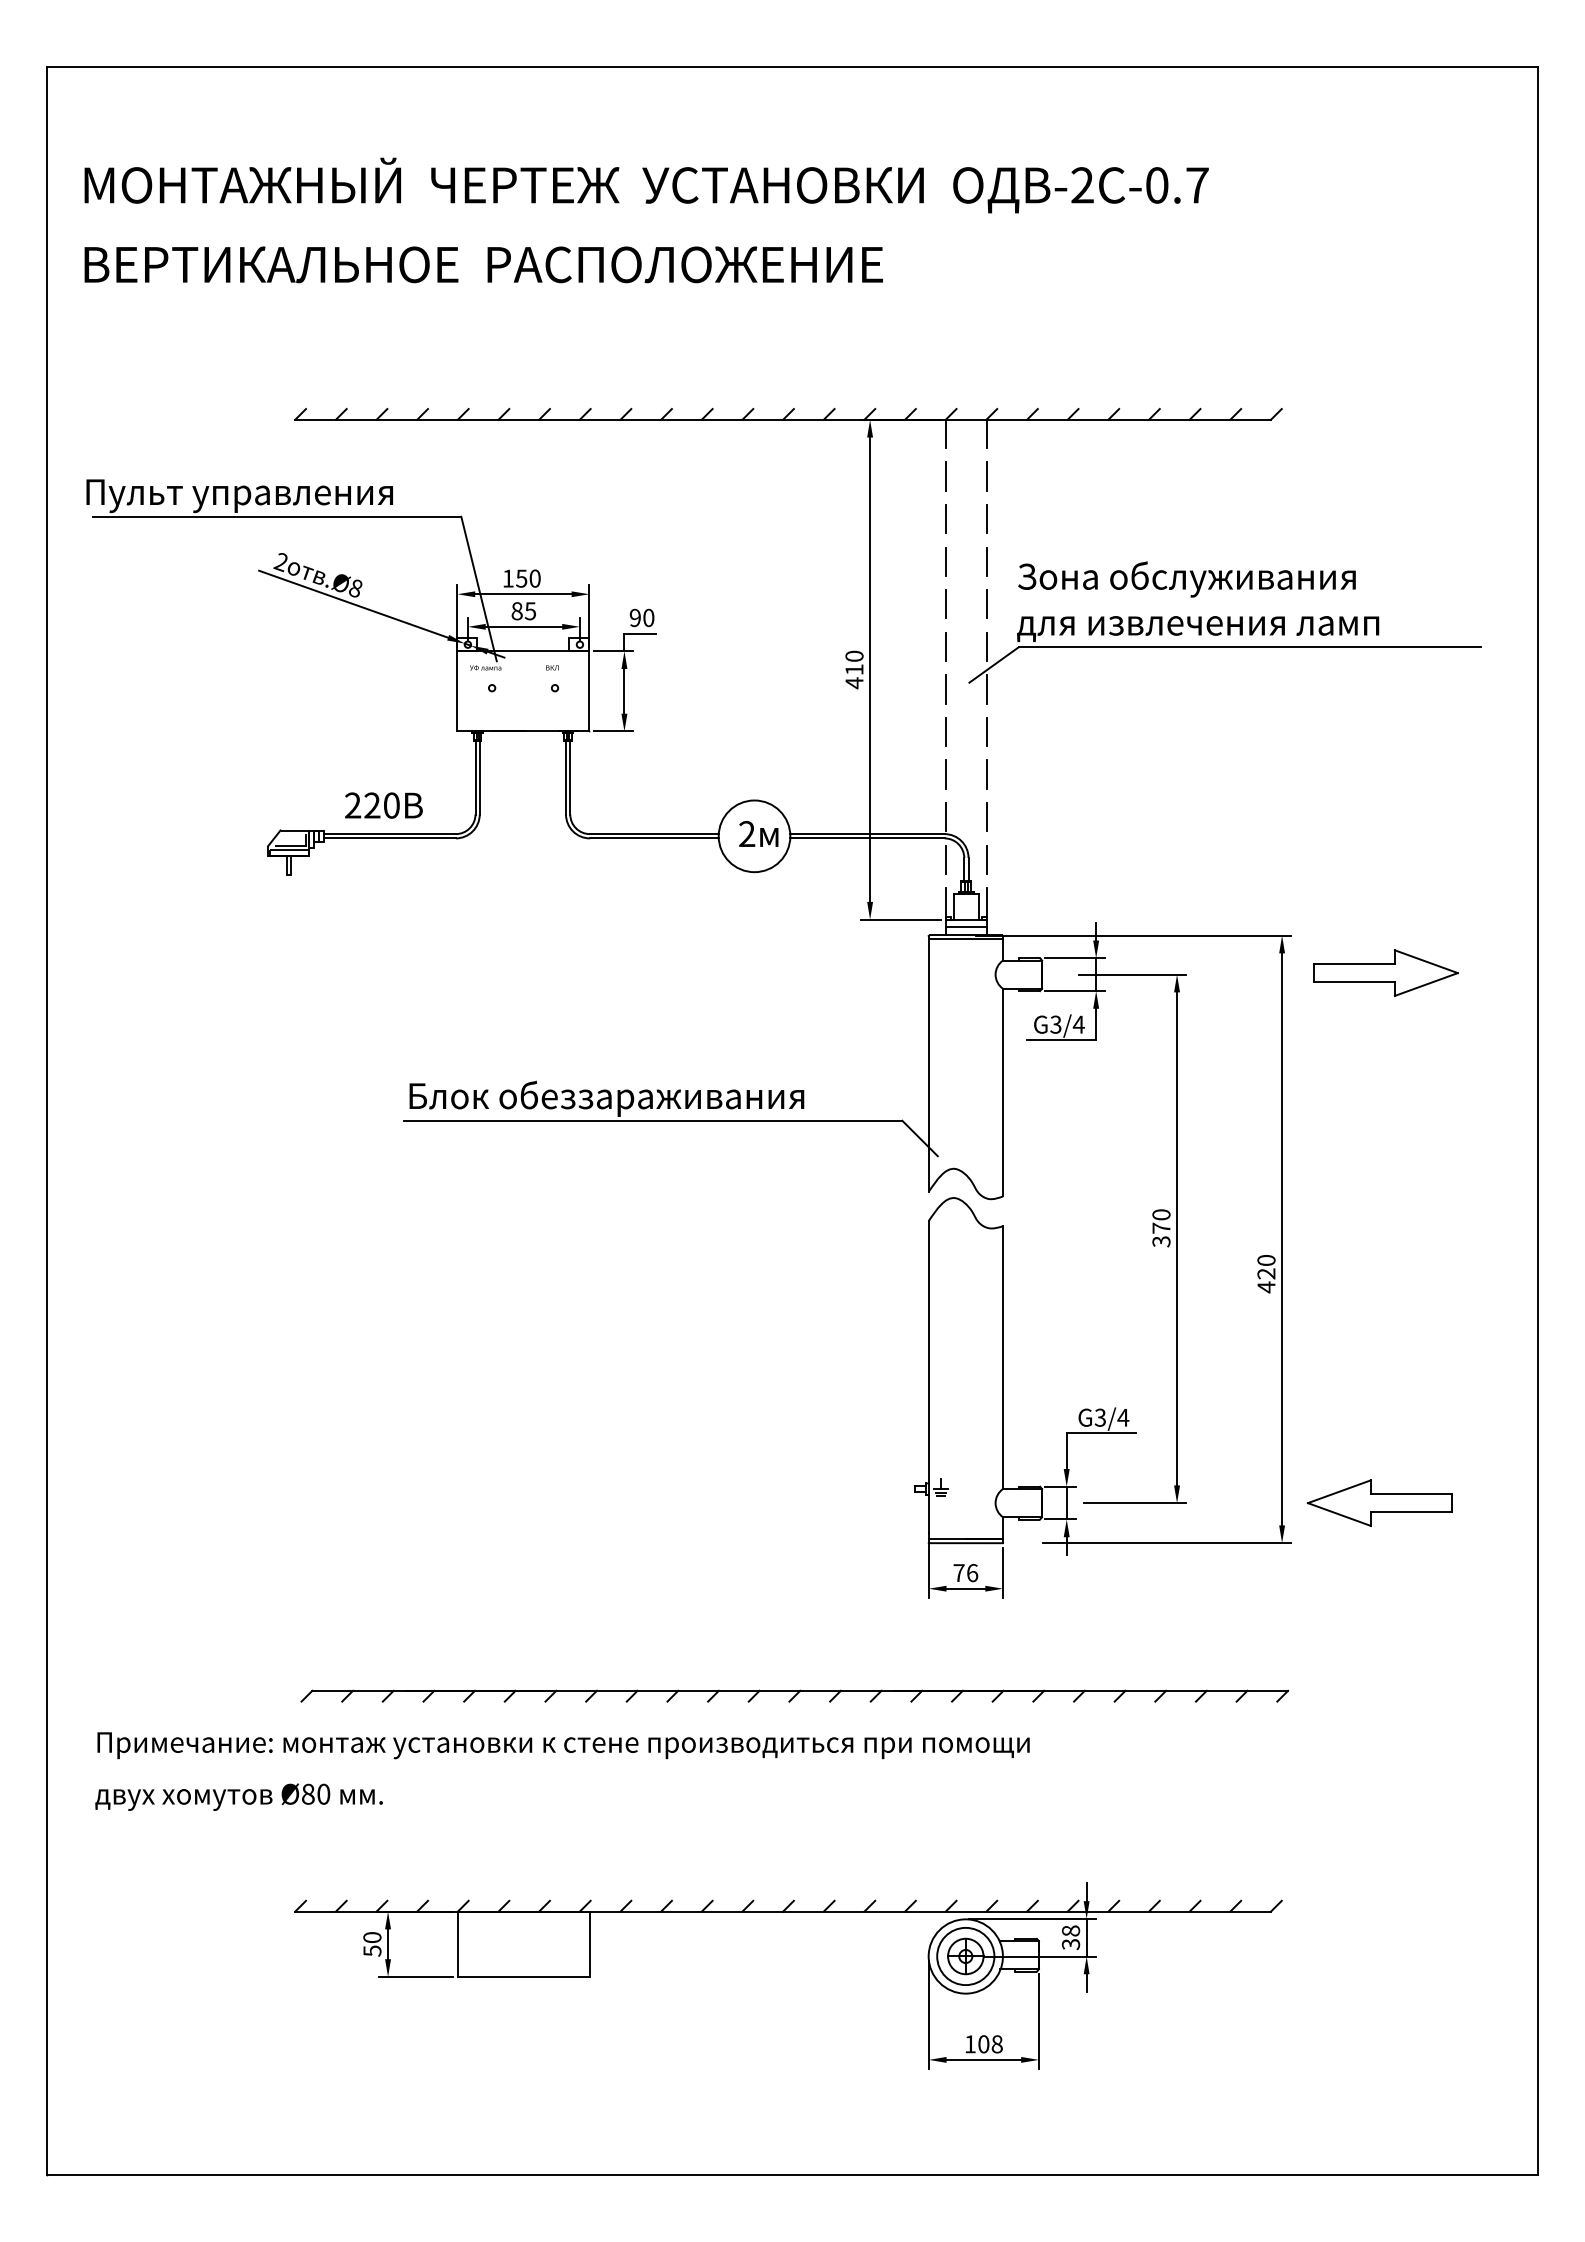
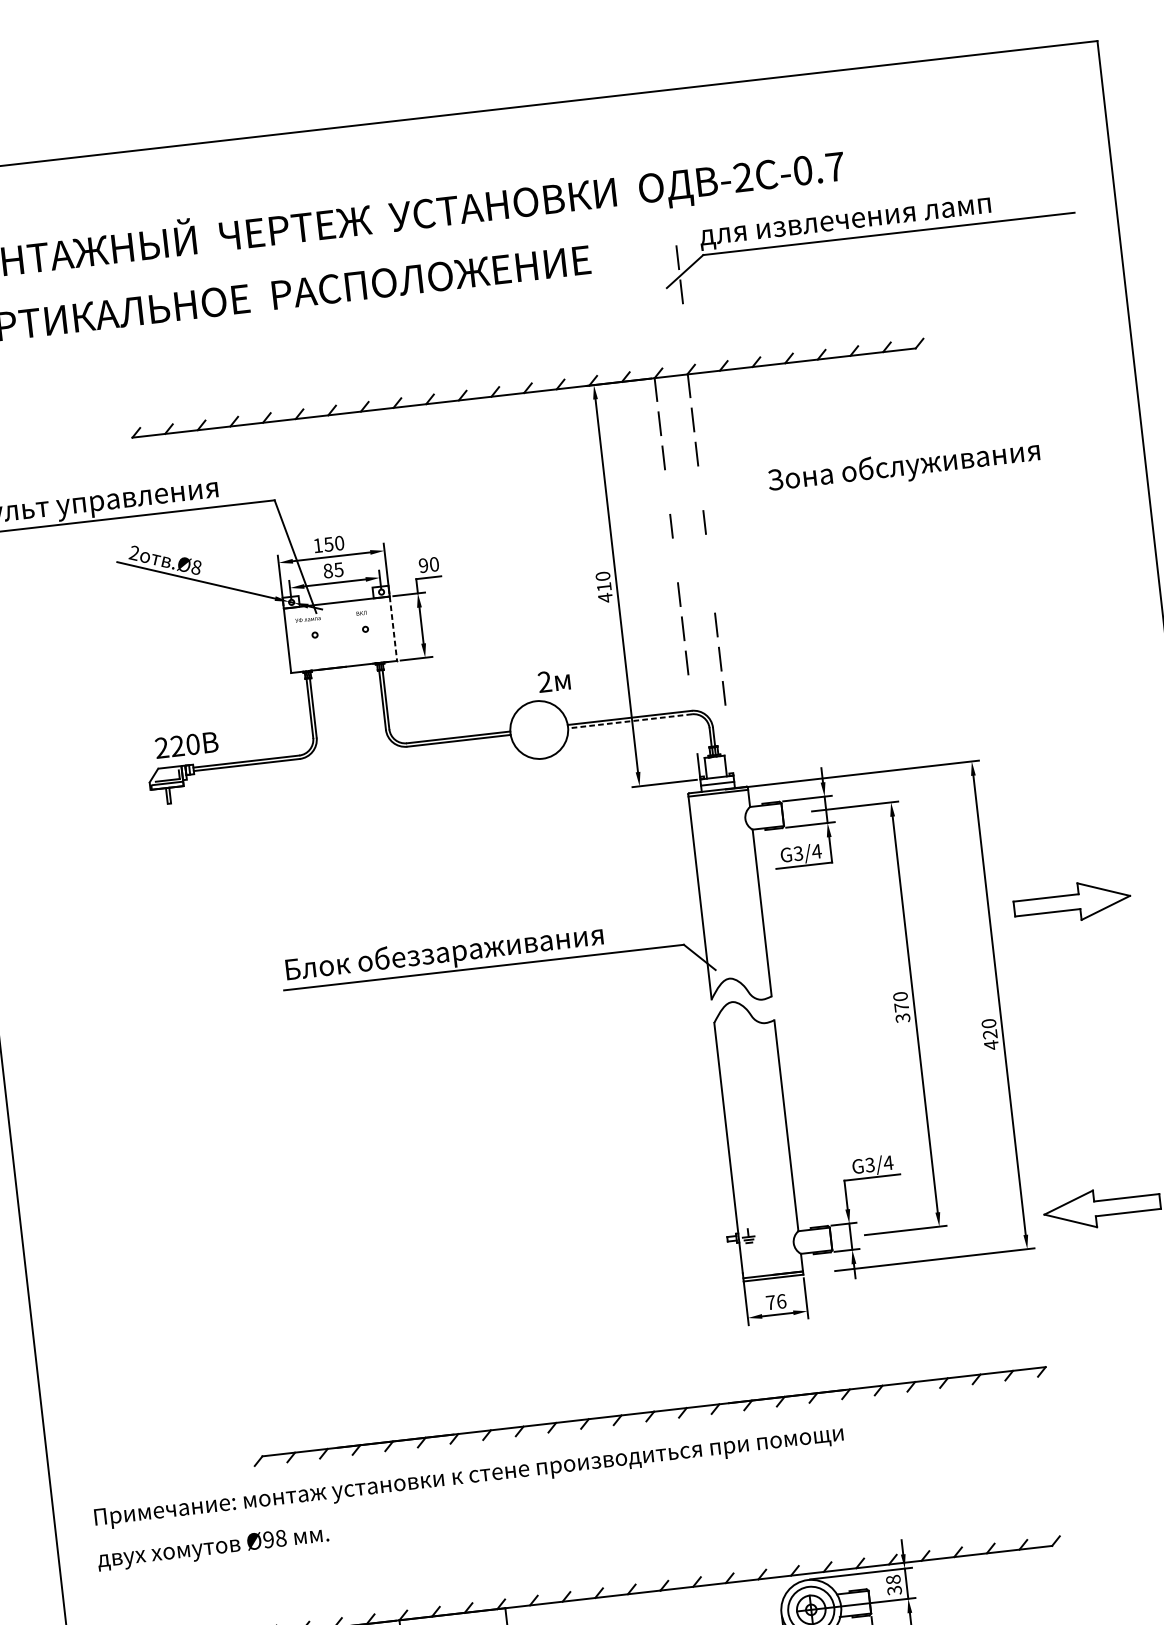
line: (945, 561) -> (667, 491), removed
line: (987, 561) -> (701, 488), removed
text: (1186, 579) -> (903, 467), moved
line: (945, 646) -> (675, 560), removed
part: (1224, 647) -> (868, 236), moved
line: (589, 691) -> (393, 628), solid -> dashed
text: (383, 805) -> (186, 745), moved
line: (945, 816) -> (690, 696), removed
text: (758, 833) -> (553, 680), moved
line: (866, 838) -> (629, 721), solid -> dashed
line: (945, 859) -> (694, 731), removed
line: (987, 859) -> (728, 727), removed
line: (987, 902) -> (732, 761), removed
part: (1385, 972) -> (1071, 902), moved
text: (316, 1793) -> (275, 1538), Ø80 -> Ø98

